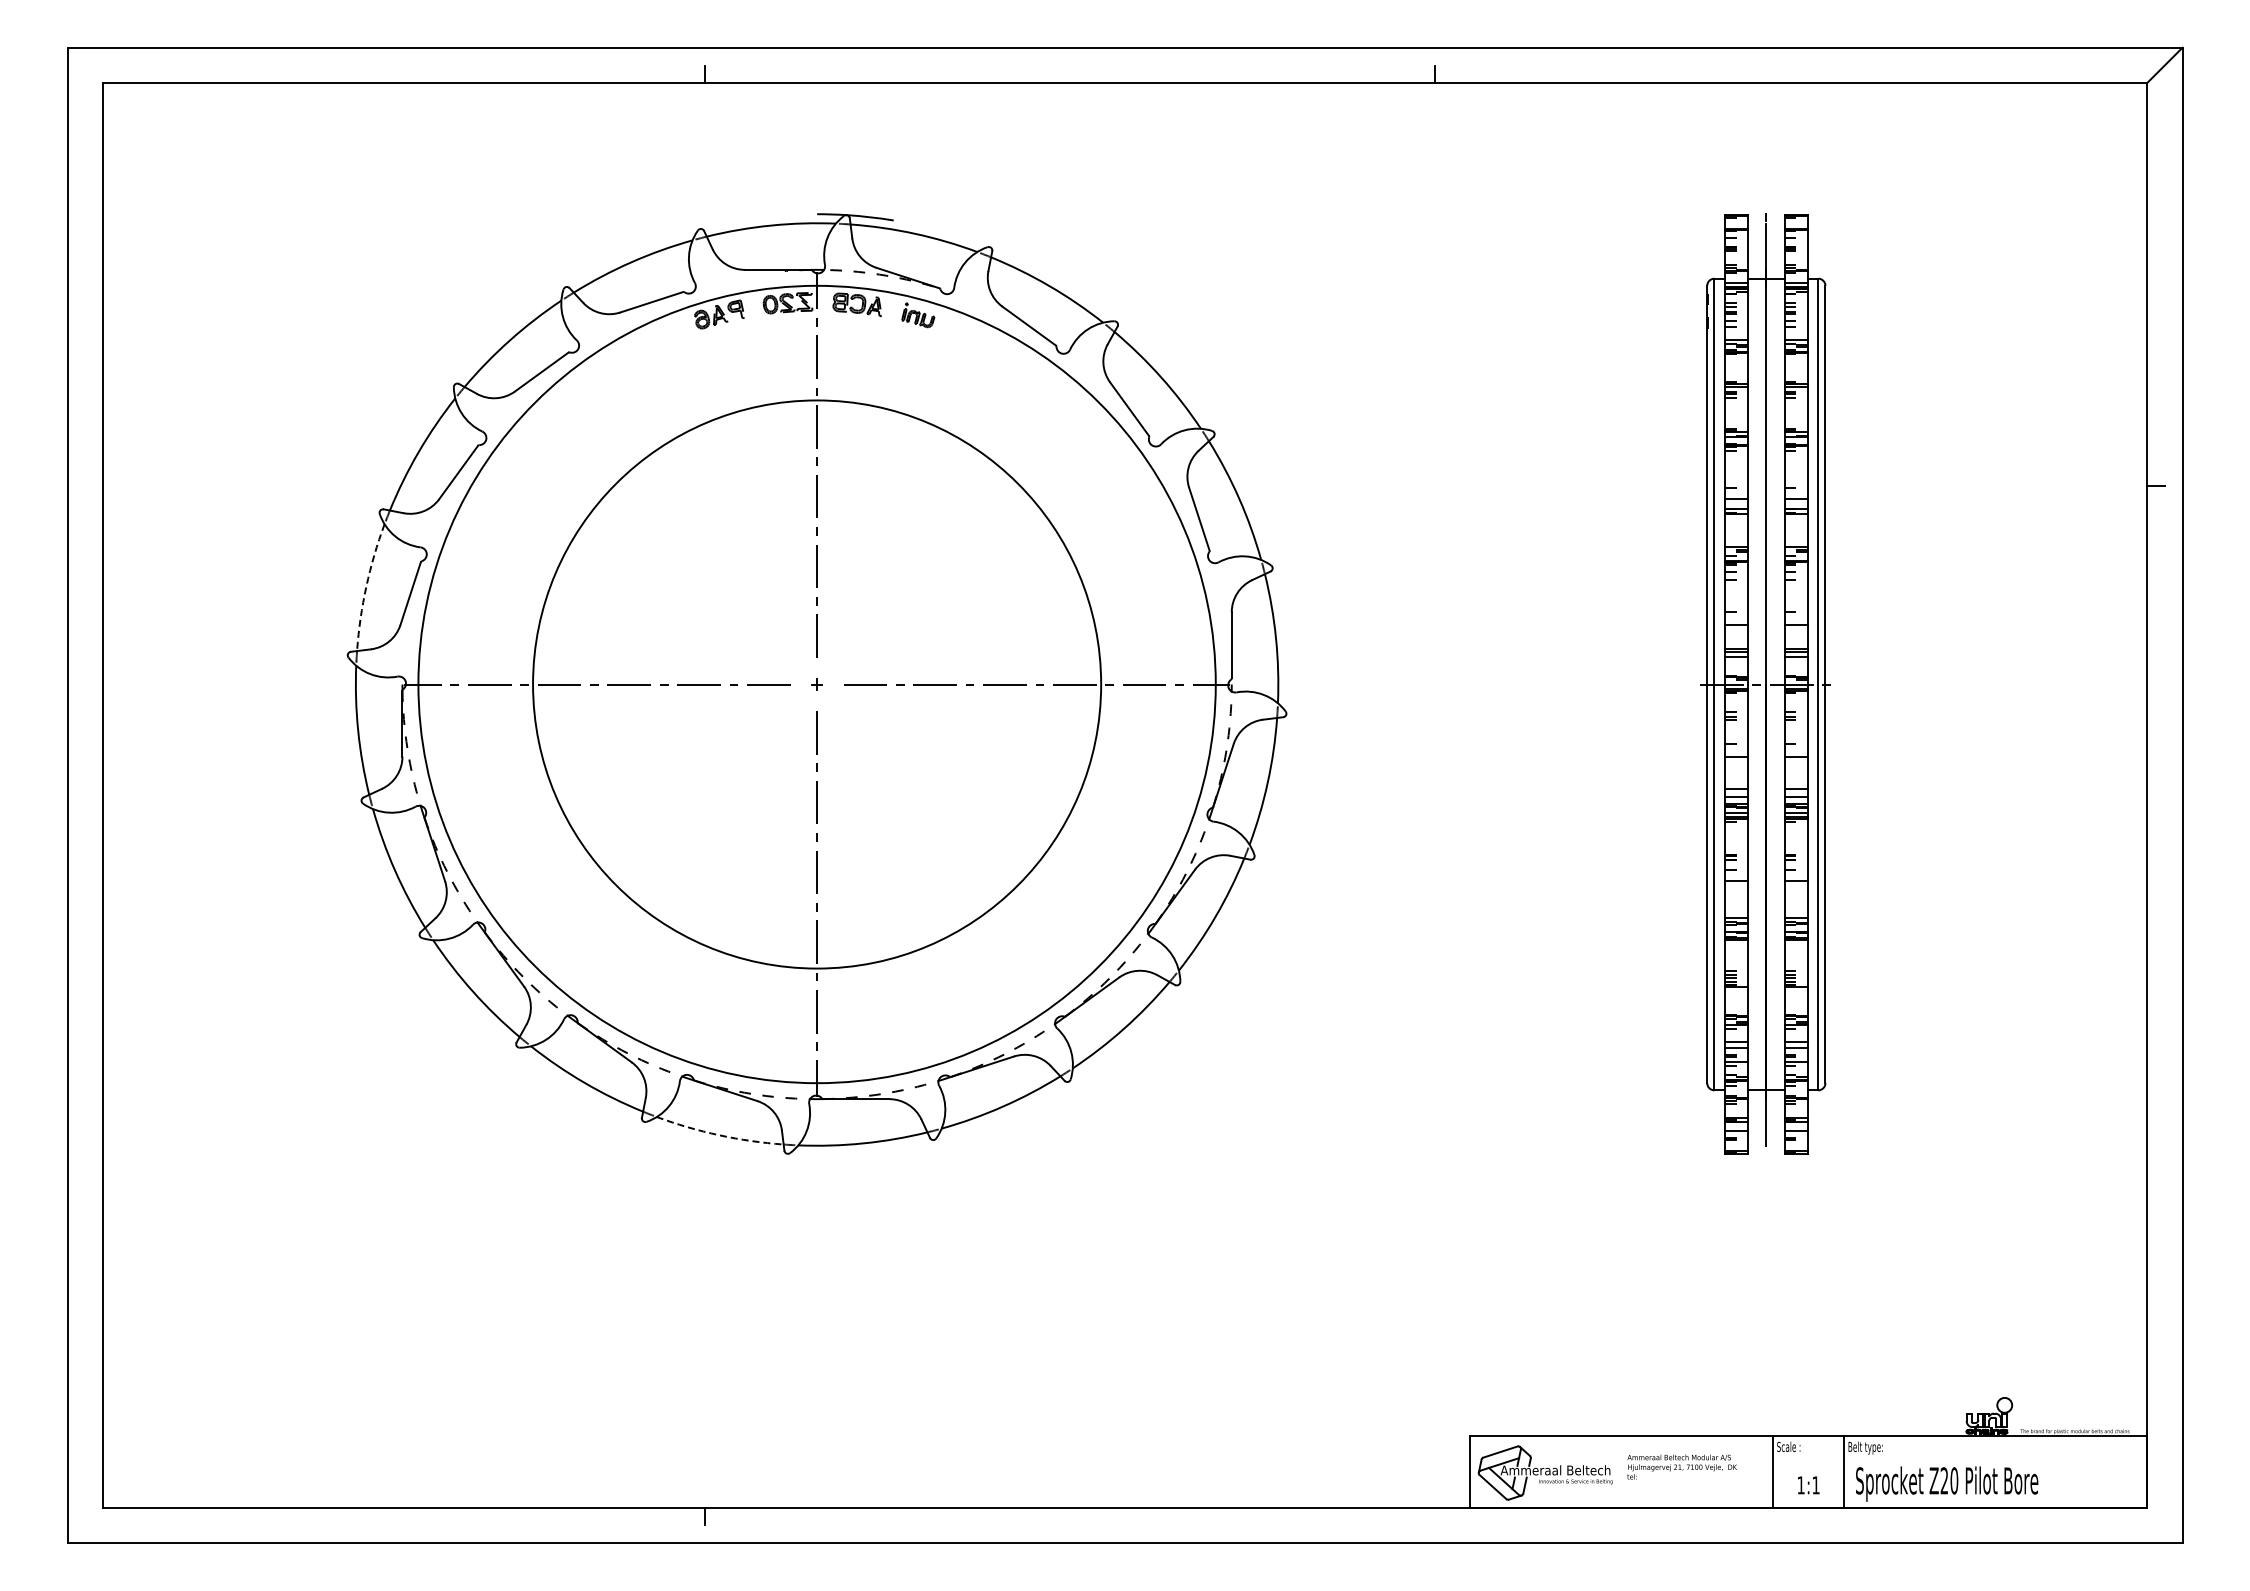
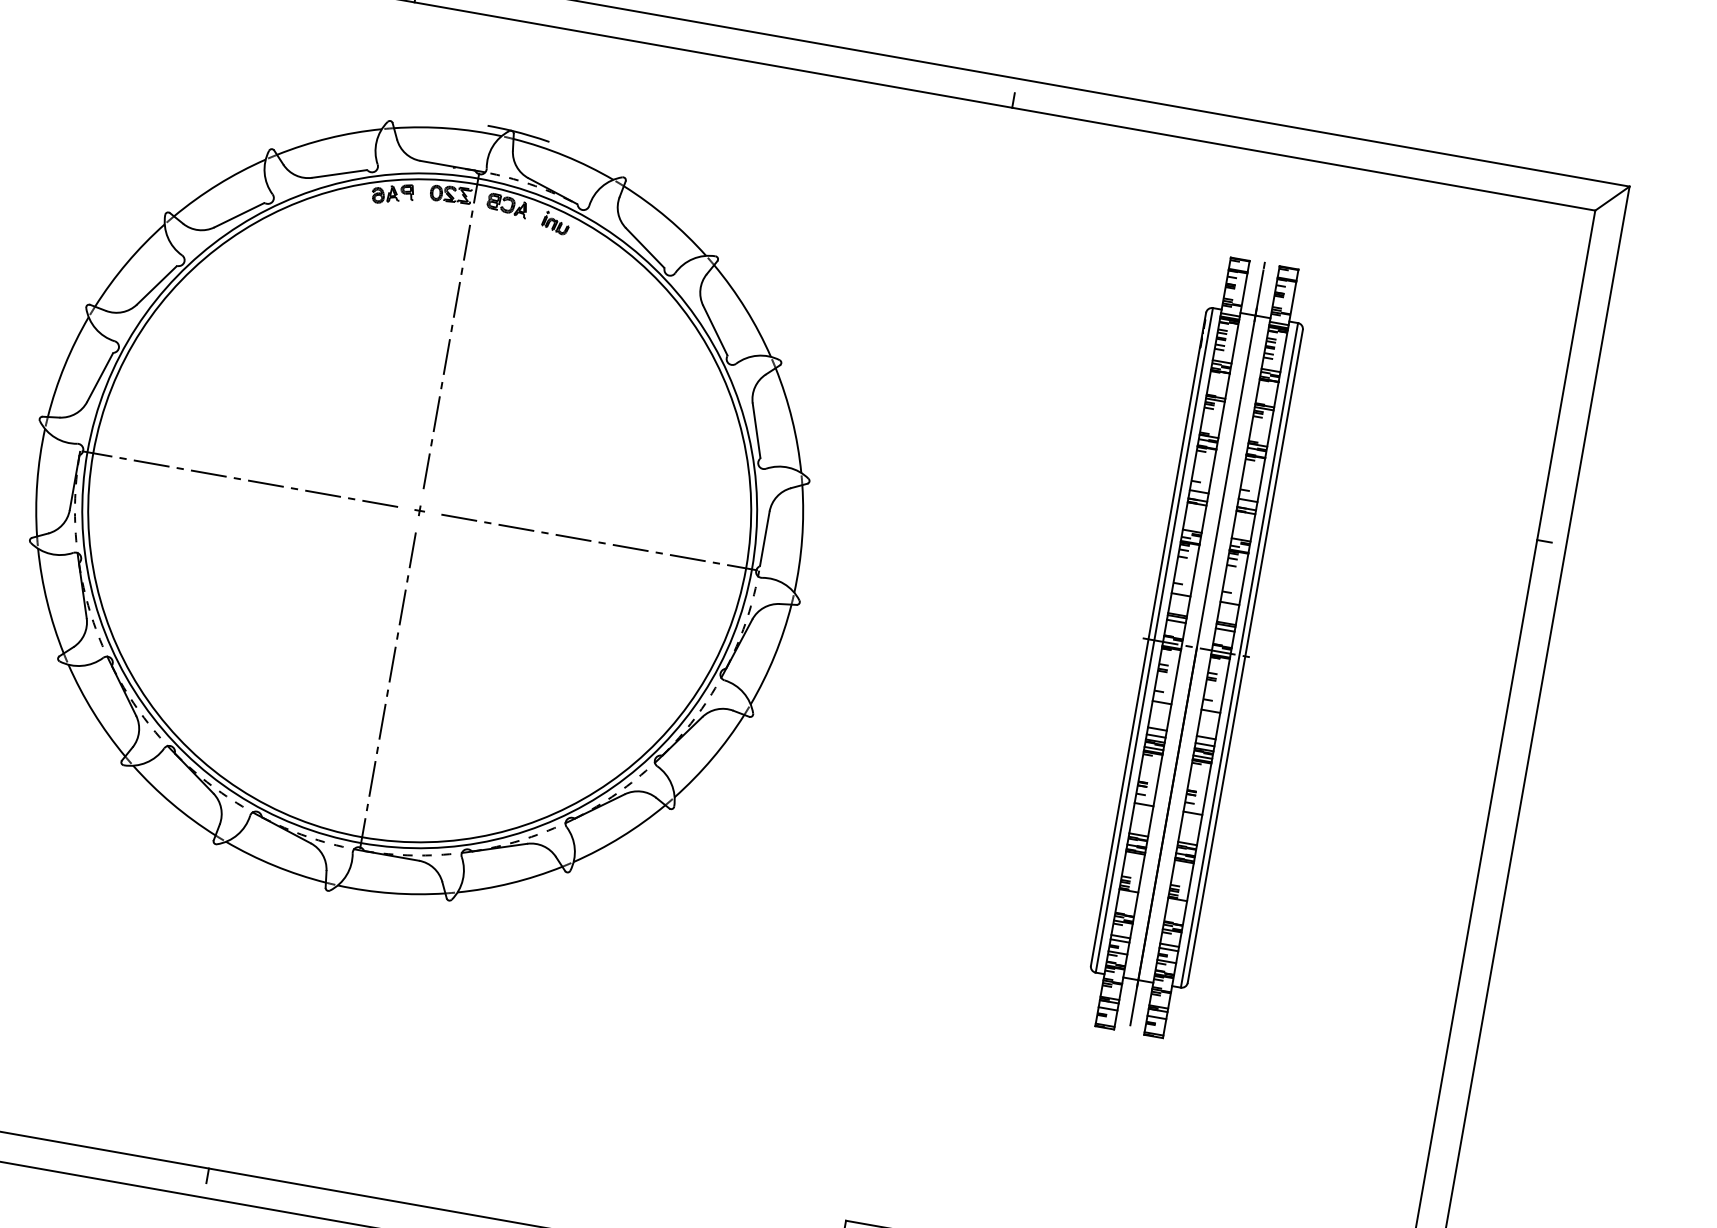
arc: (366, 586) -> (64, 365), dashed -> solid
circle: (816, 684) -> (419, 510), size x1.43
arc: (719, 1135) -> (274, 865), dashed -> solid

